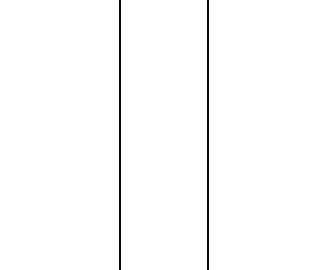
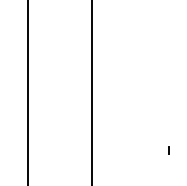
line: (312, 193) -> (168, 150), added

